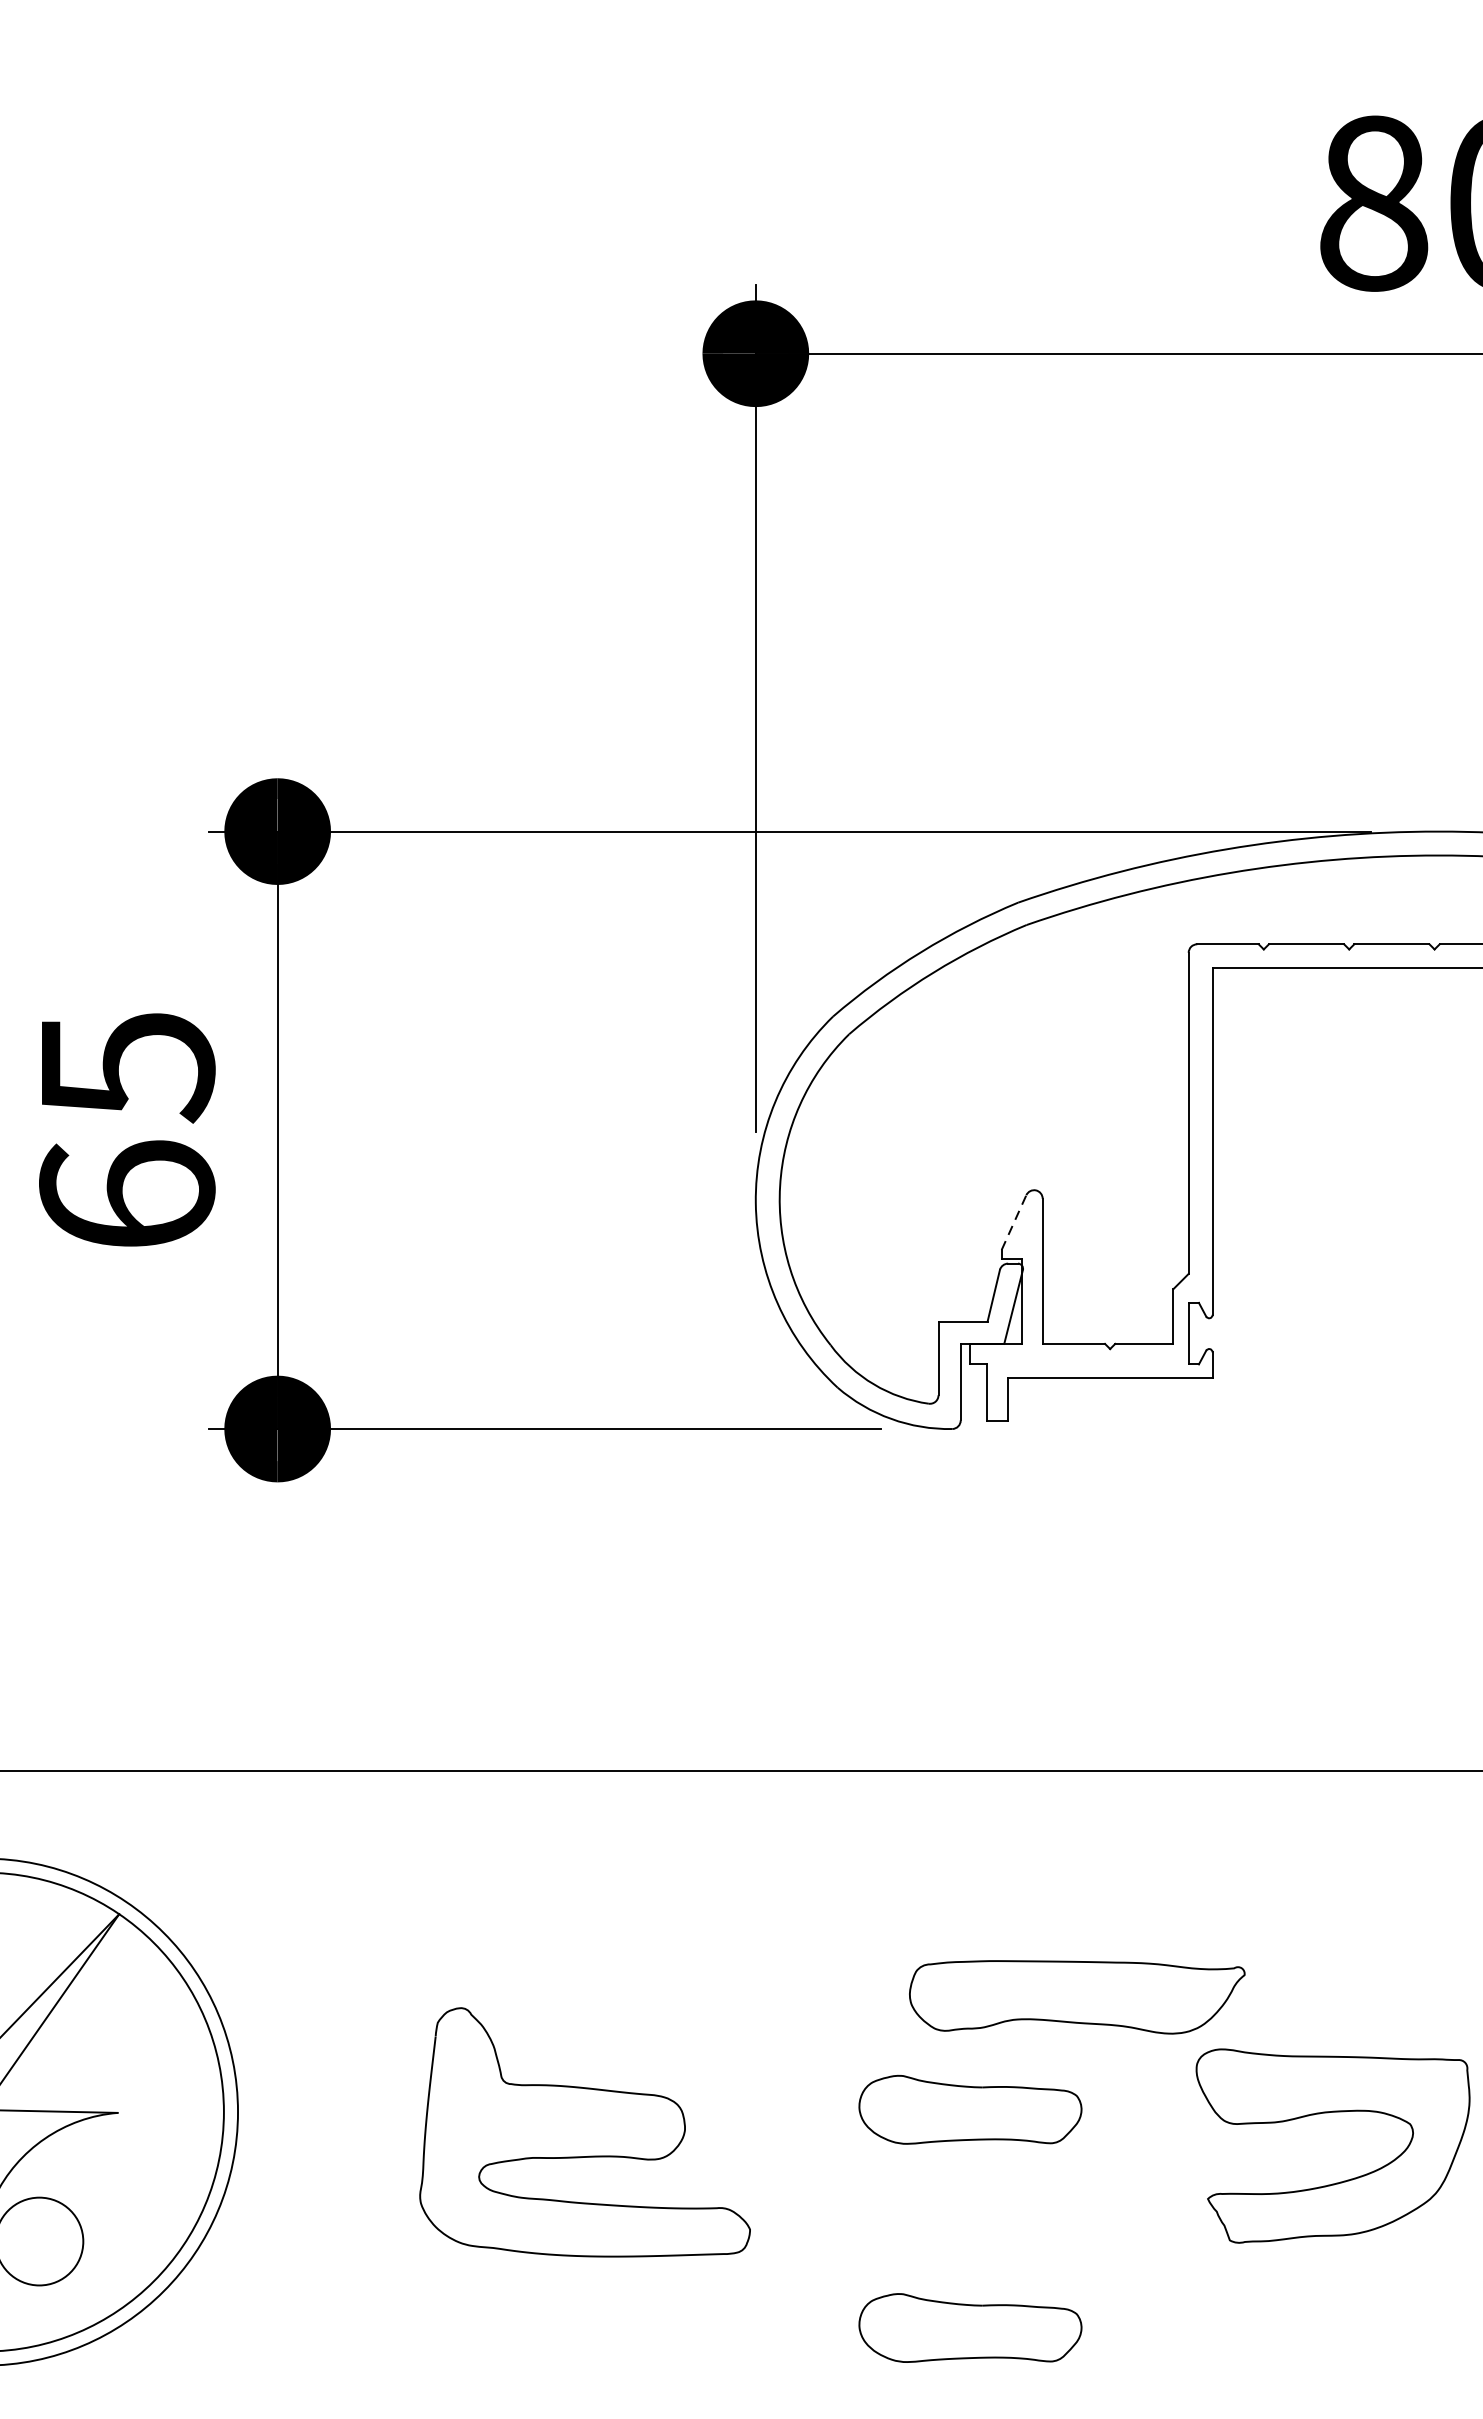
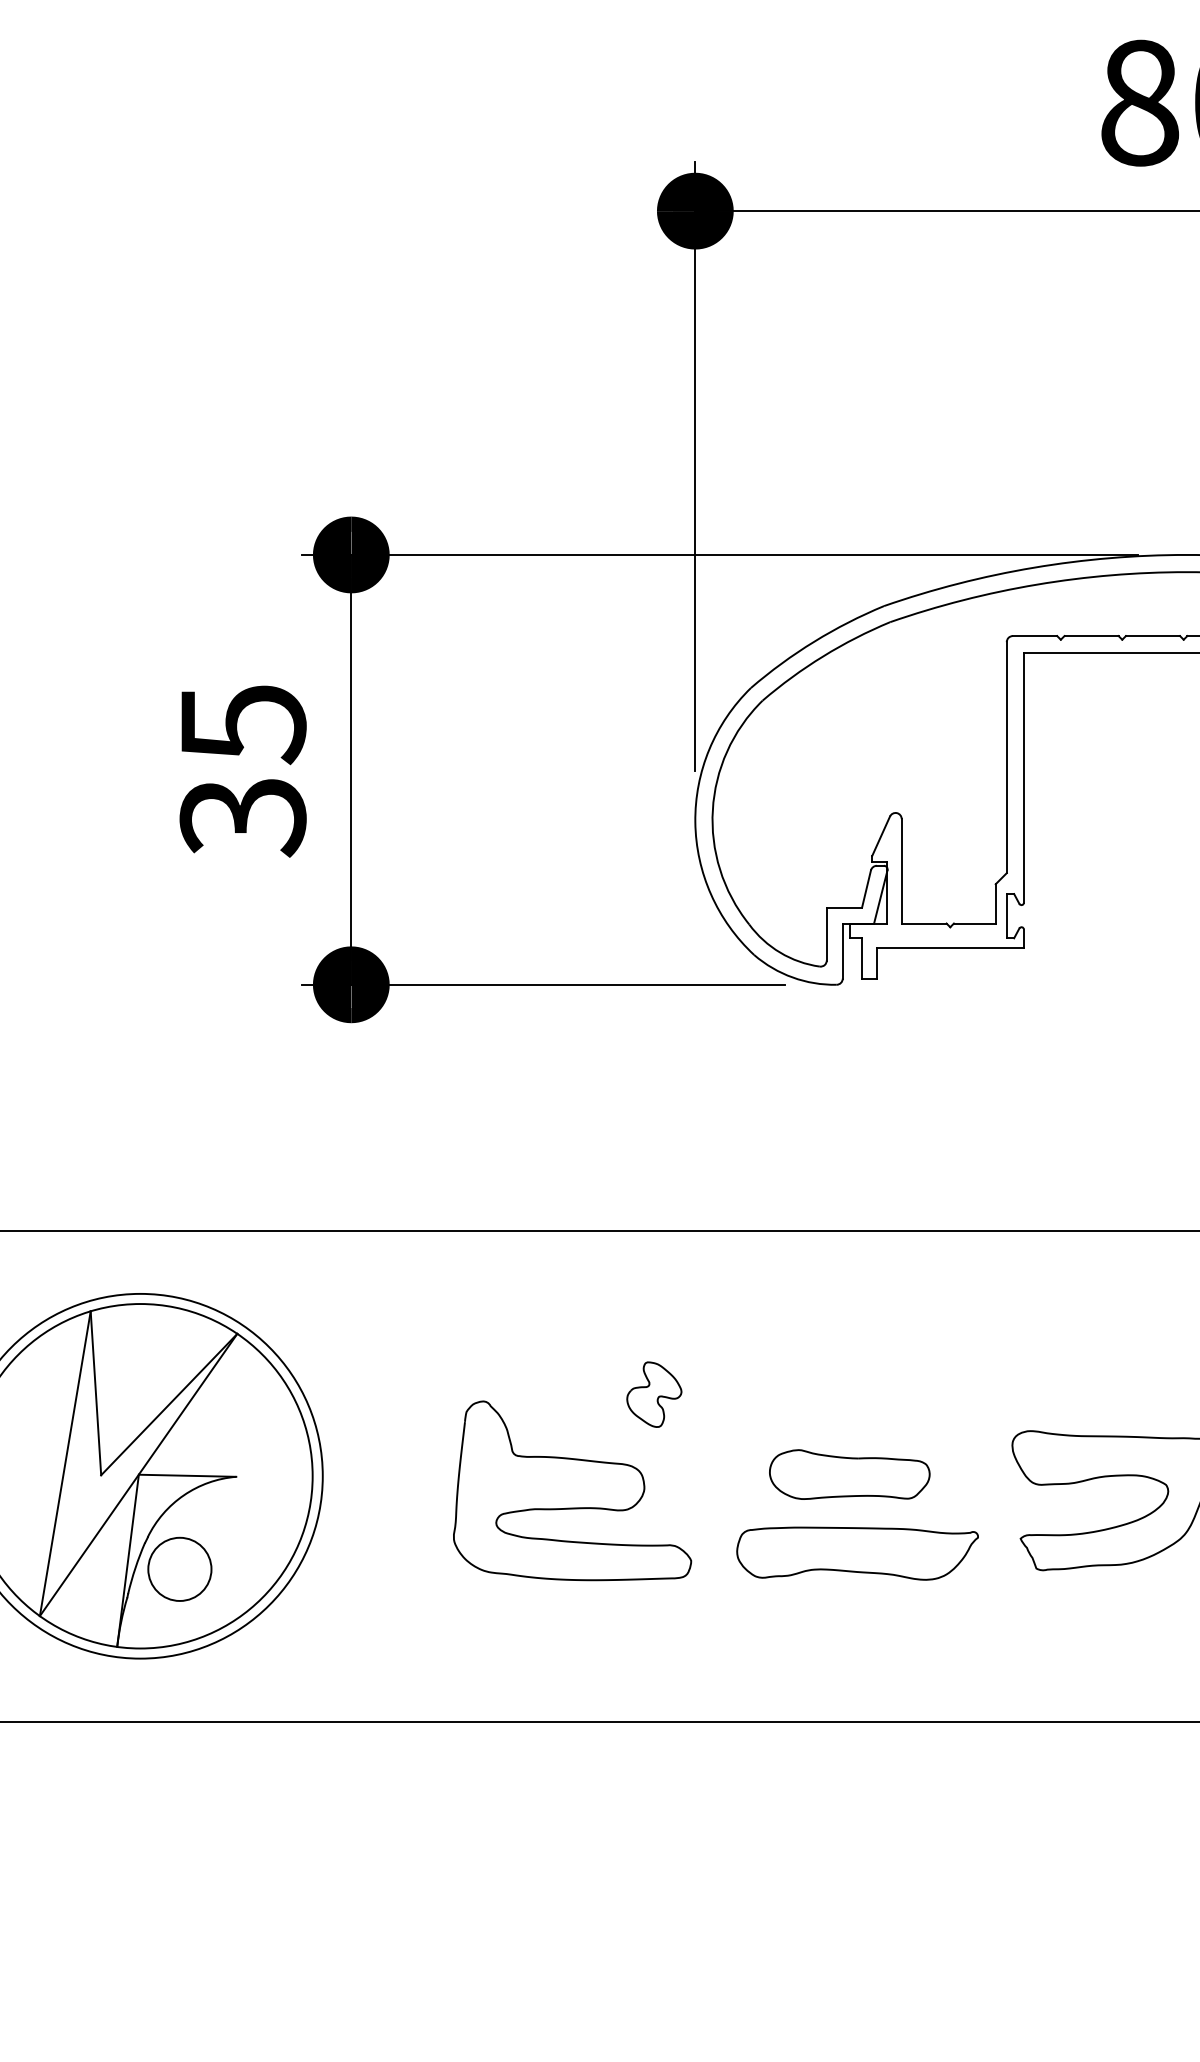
text: (126, 1196) -> (242, 817), 65 -> 35
line: (1014, 1222) -> (881, 836), dashed -> solid
part: (1077, 1997) -> (857, 1553), moved
curve: (703, 2002) -> (657, 1397), added
curve: (971, 2307) -> (850, 1616), removed

